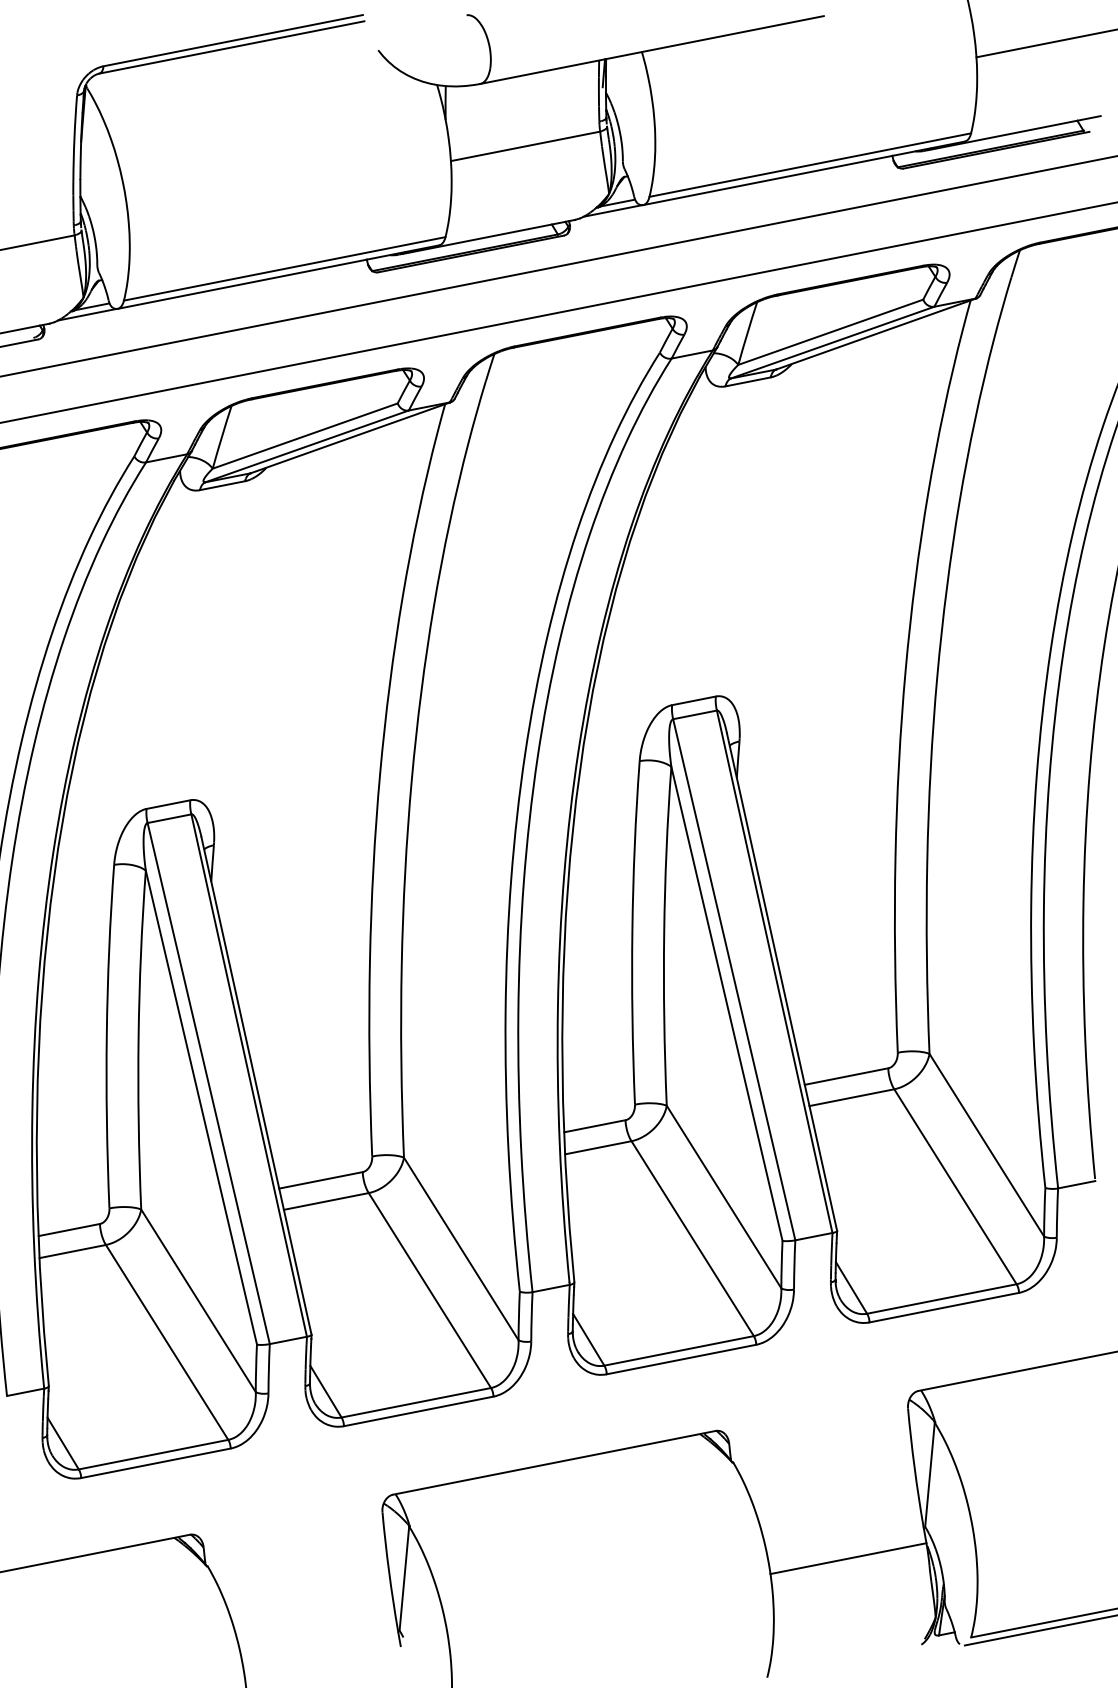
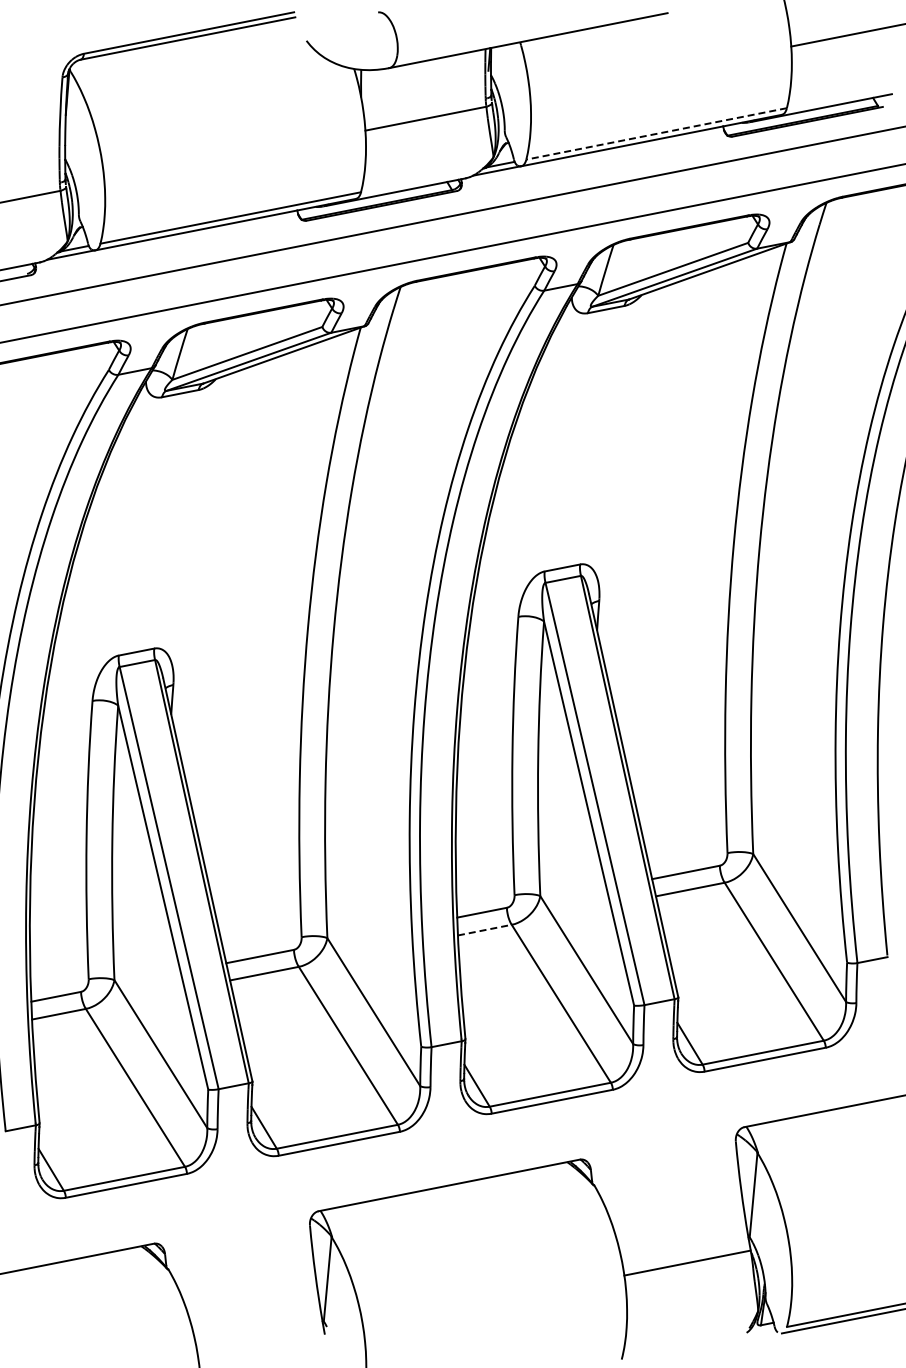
line: (810, 164) -> (656, 133), solid -> dashed
line: (599, 1148) -> (485, 930), solid -> dashed

